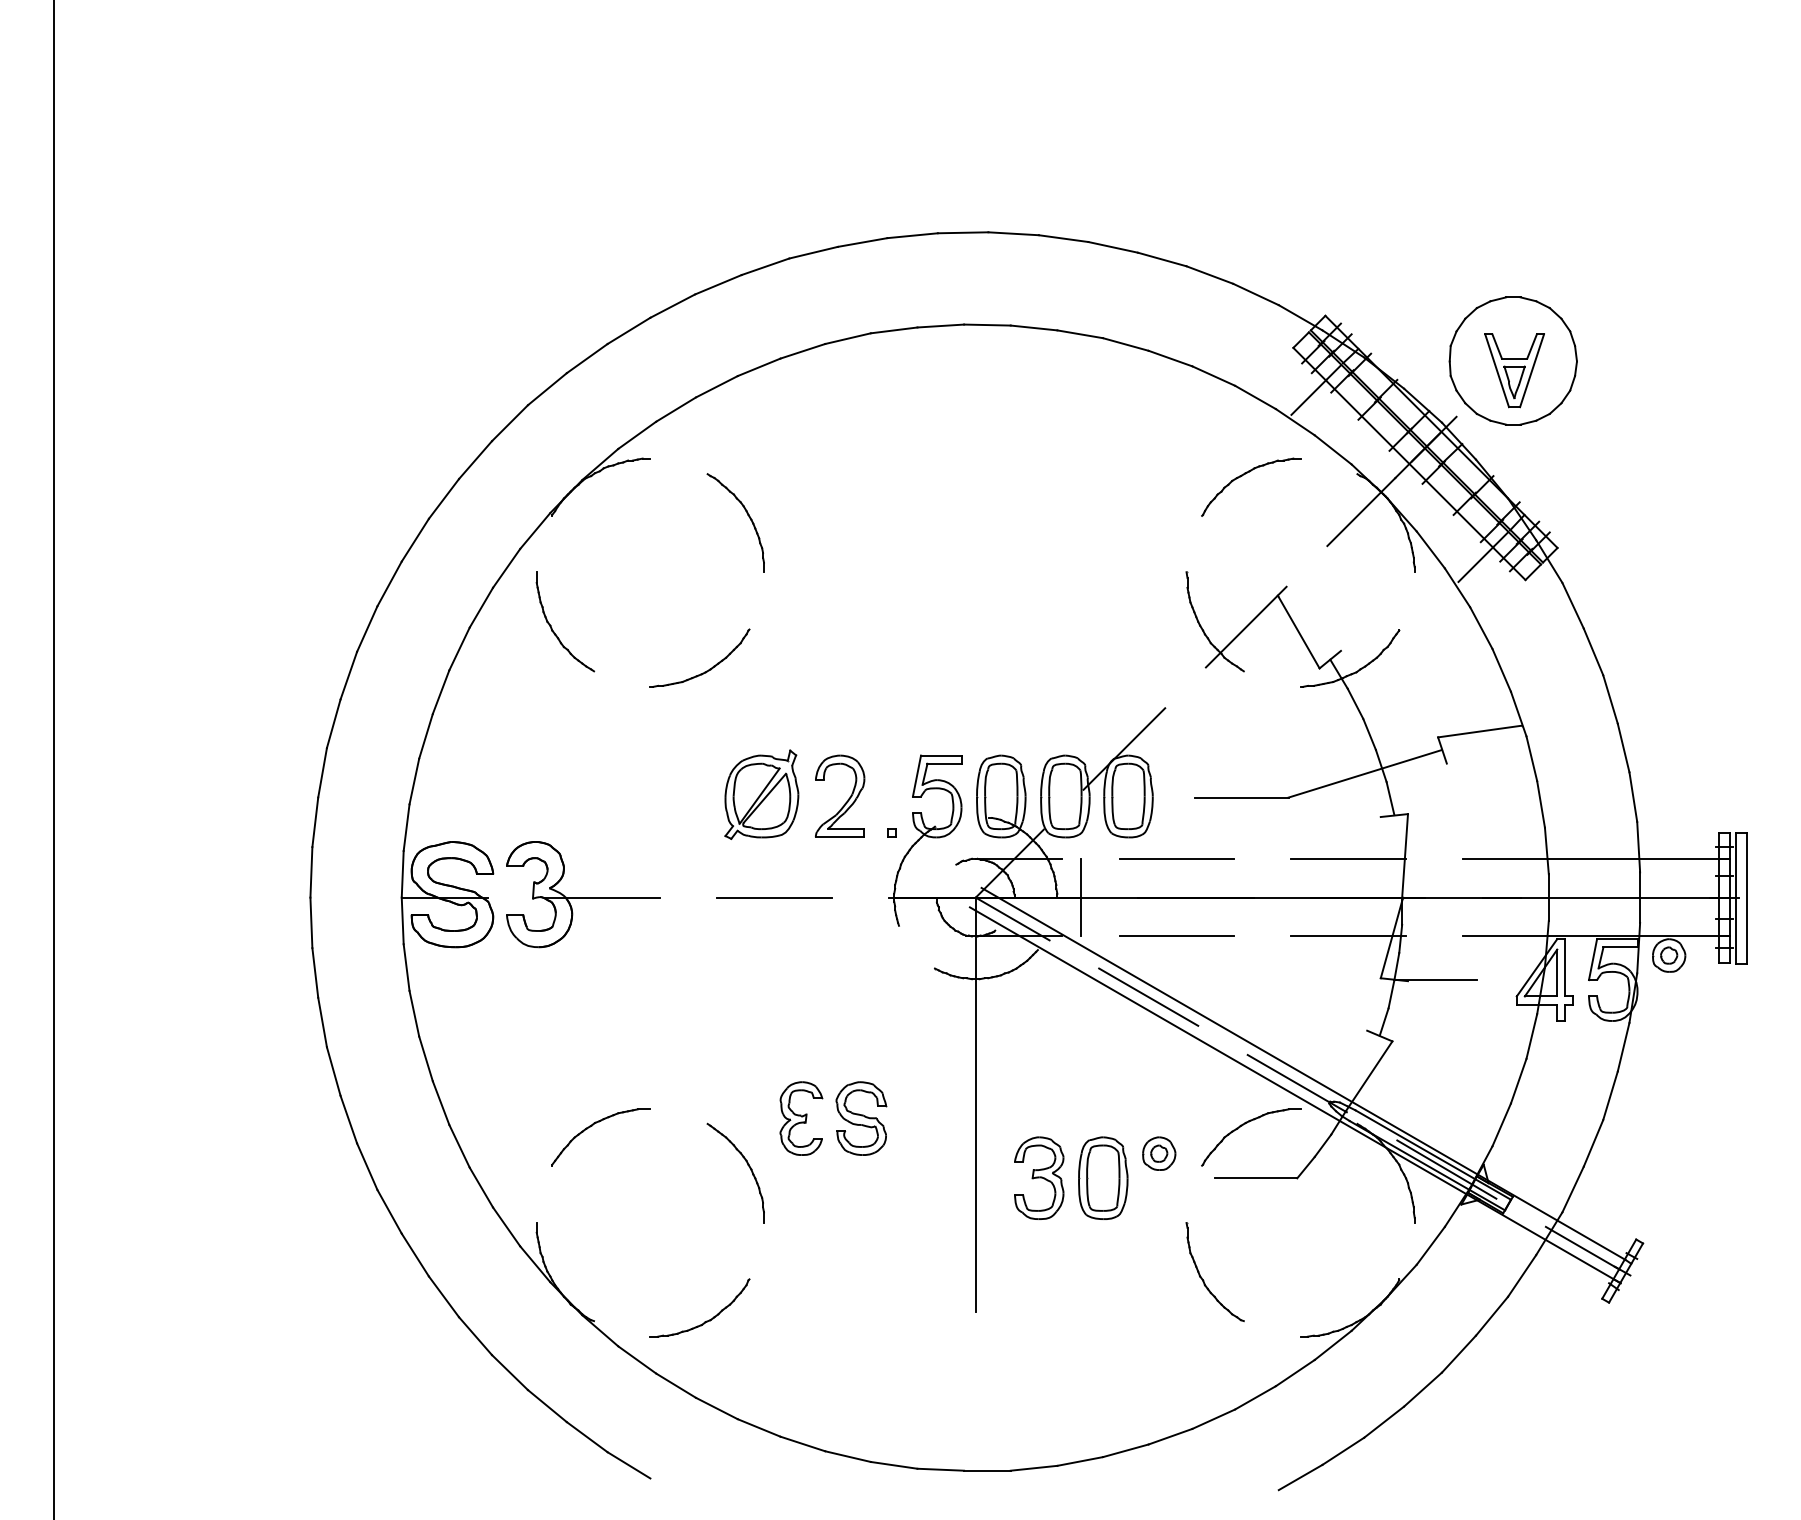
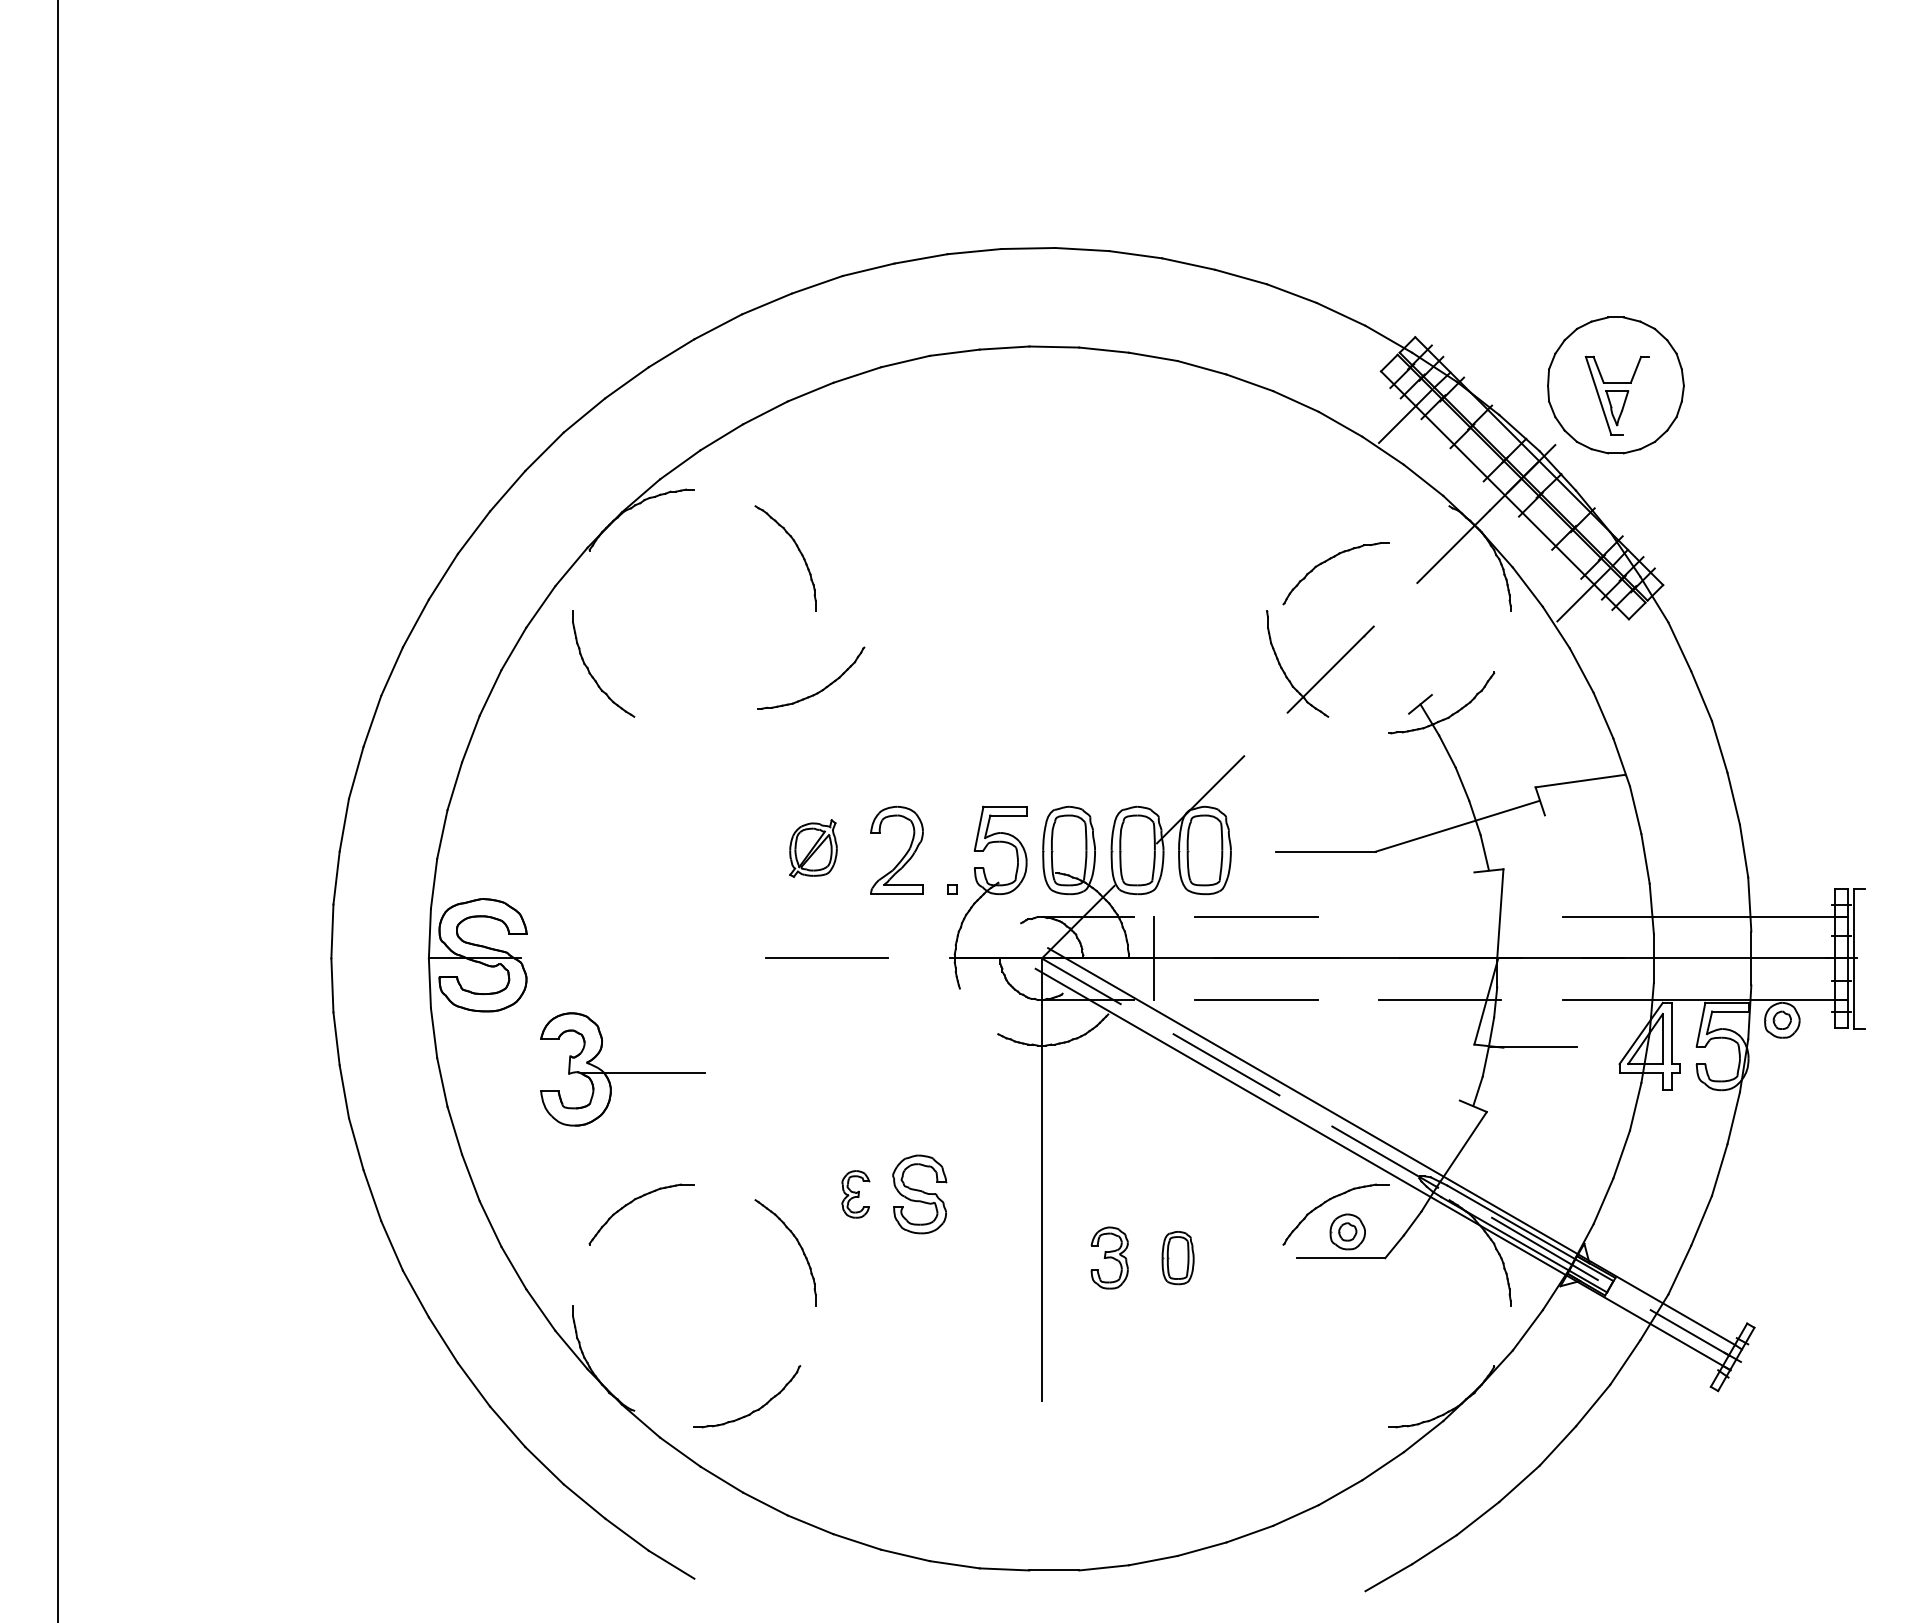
line: (1532, 370) -> (1636, 395), removed
part: (1245, 474) -> (1329, 560), moved
line: (1298, 631) -> (1386, 674), removed
part: (706, 670) -> (818, 691), moved
part: (761, 794) -> (813, 848), size x0.6
line: (1348, 858) -> (1439, 916), removed
part: (583, 894) -> (622, 1069), moved
line: (1746, 897) -> (1864, 958), removed
part: (801, 1118) -> (855, 1194), size x0.6
part: (1159, 1153) -> (1348, 1231), moved
part: (1039, 1177) -> (1109, 1257), size x0.7
part: (1103, 1177) -> (1178, 1257), size x0.6
part: (1204, 1280) -> (1286, 1367), removed

